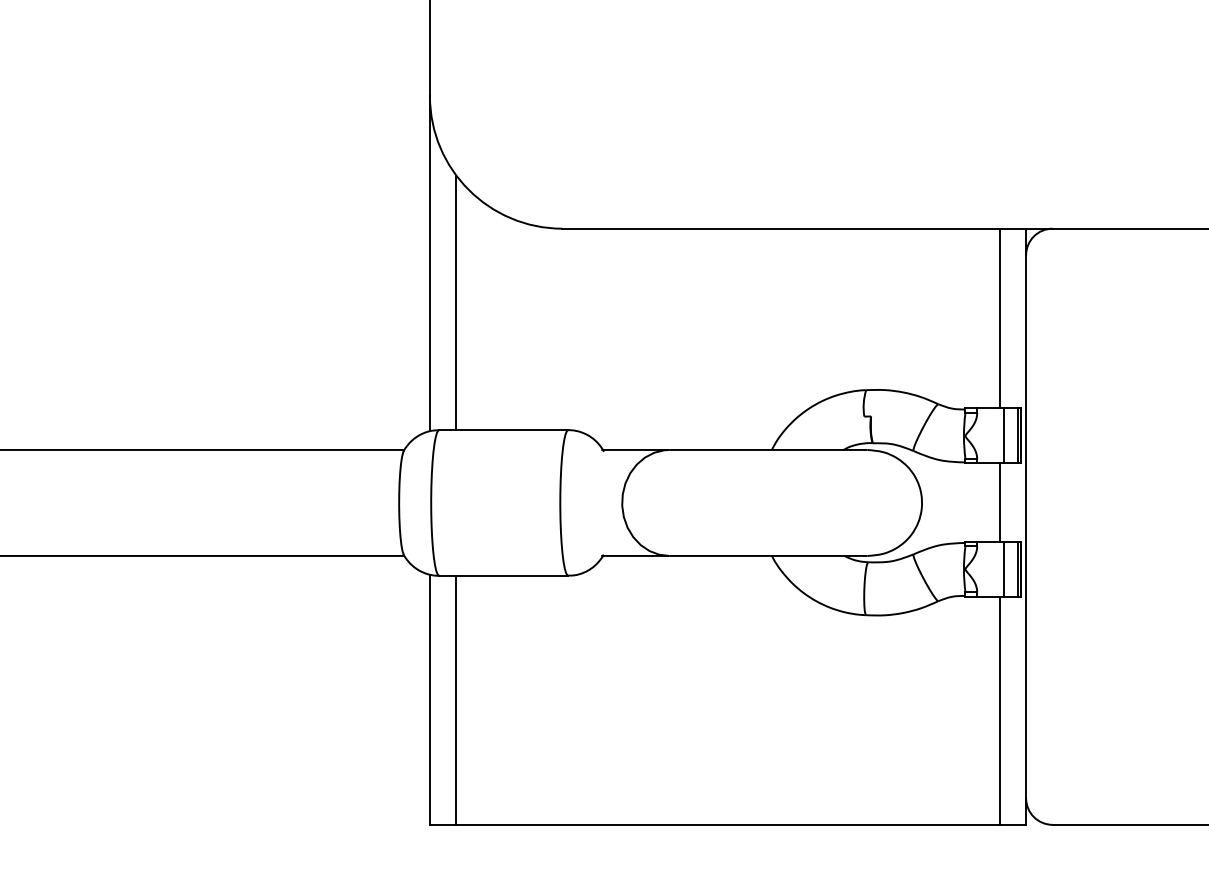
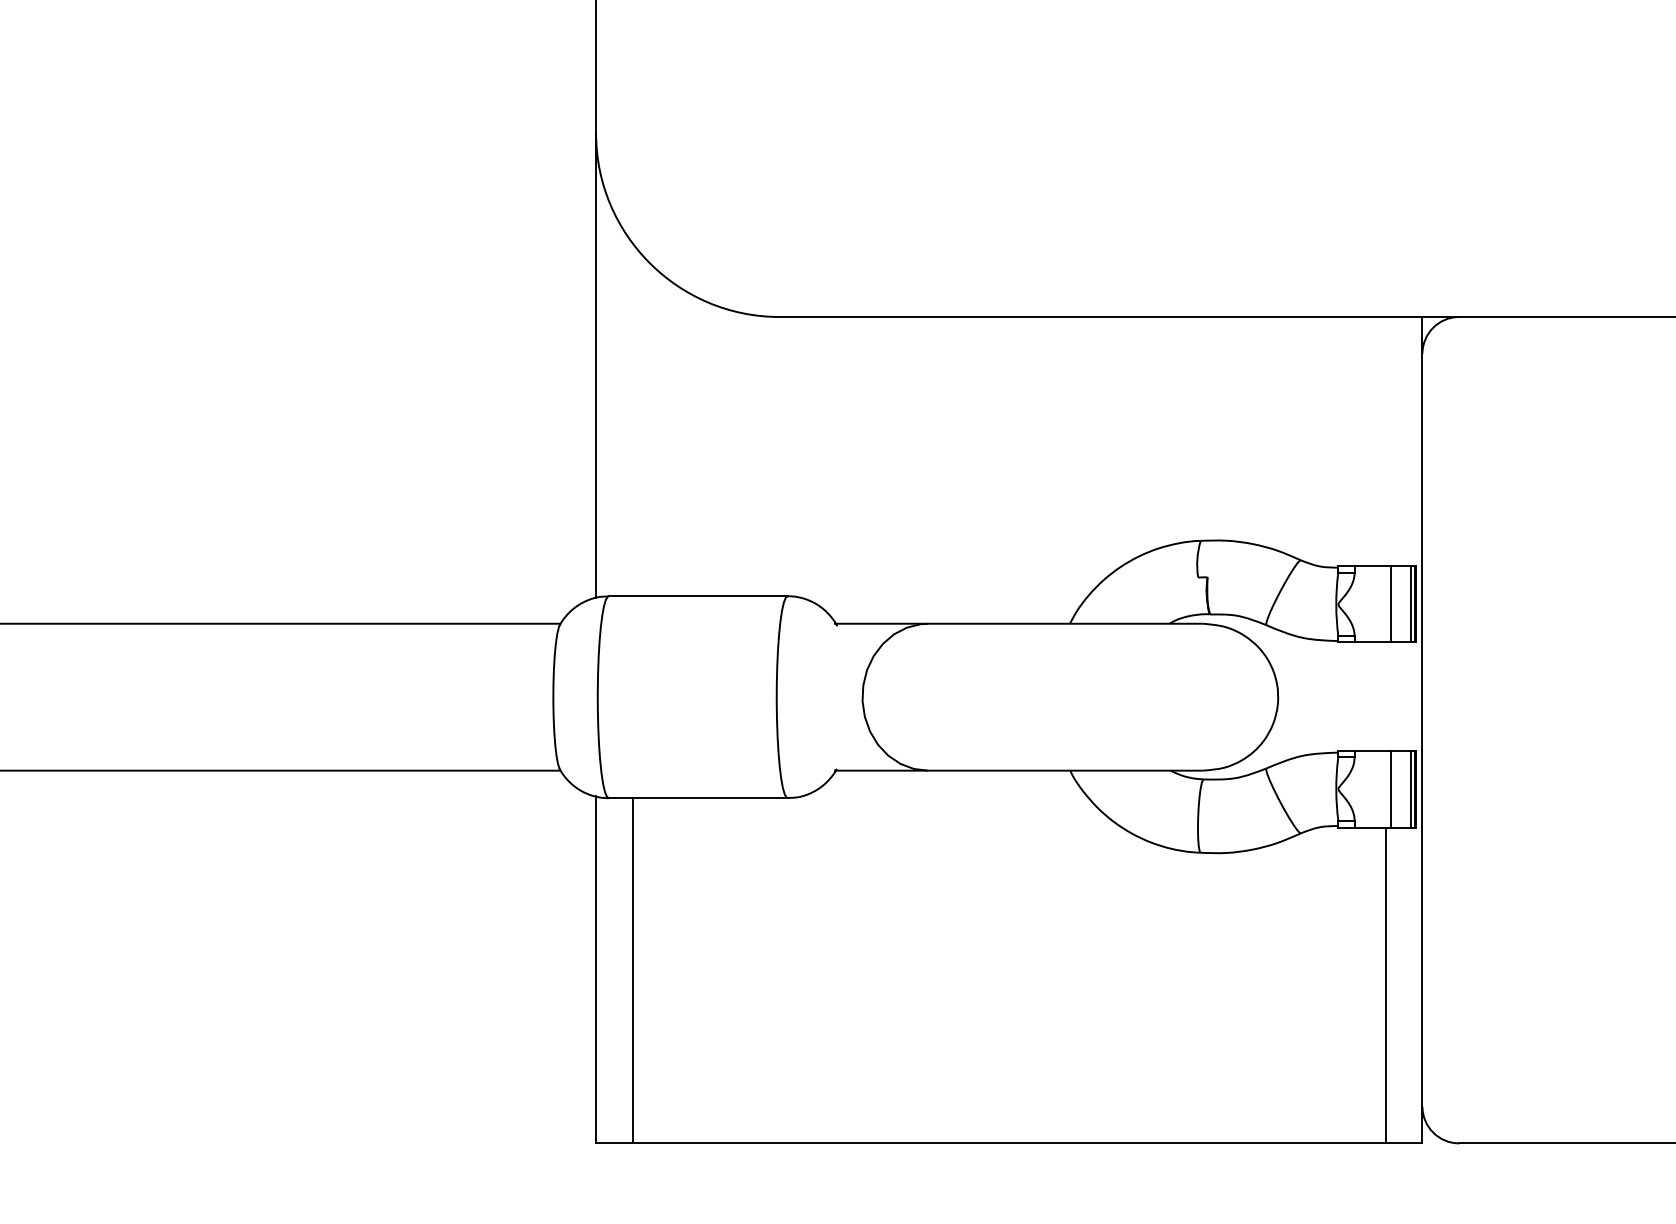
line: (456, 302) -> (632, 419), removed
line: (999, 318) -> (1385, 441), removed
line: (999, 502) -> (1385, 696), removed

